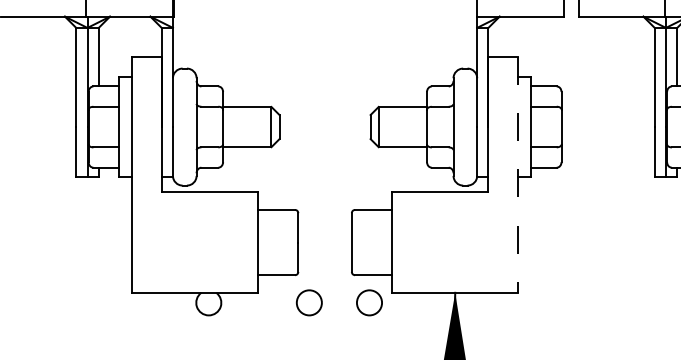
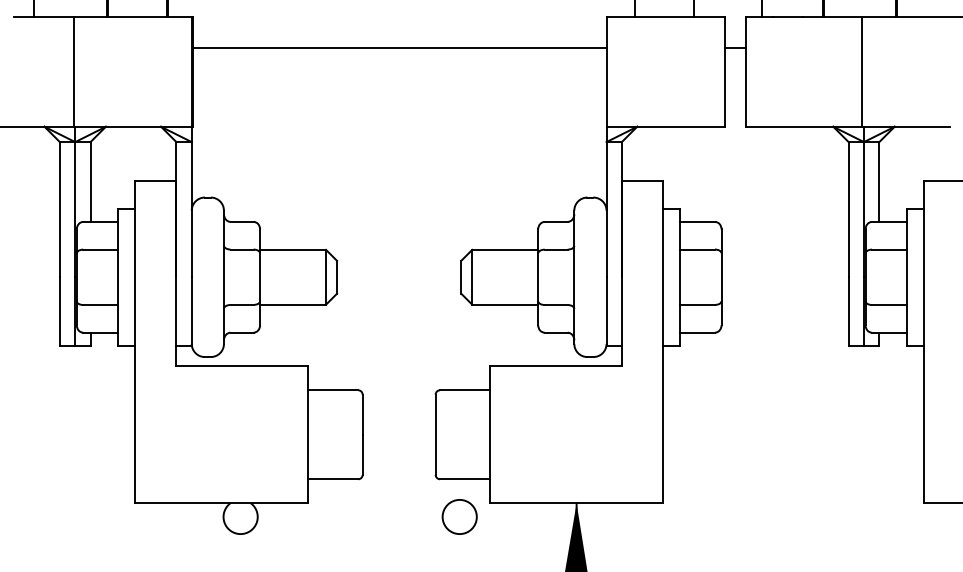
line: (518, 174) -> (662, 342), dashed -> solid
circle: (309, 302) -> (377, 516), removed

